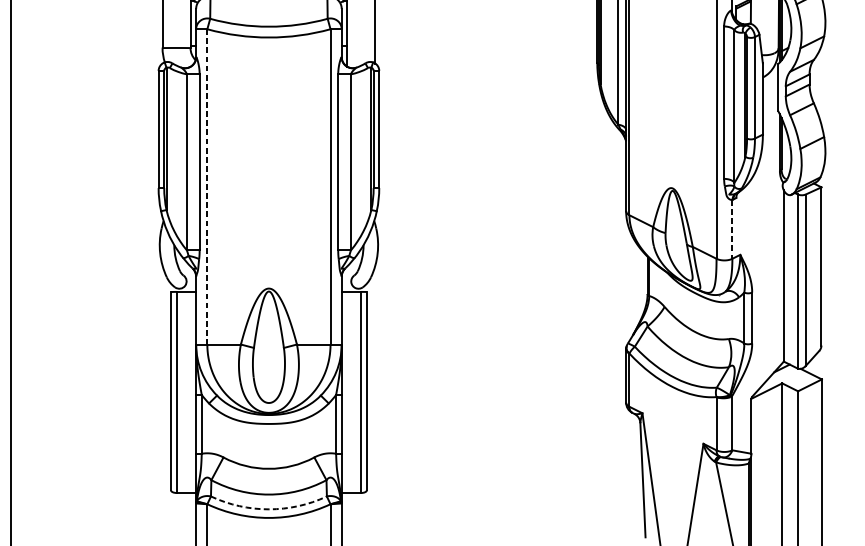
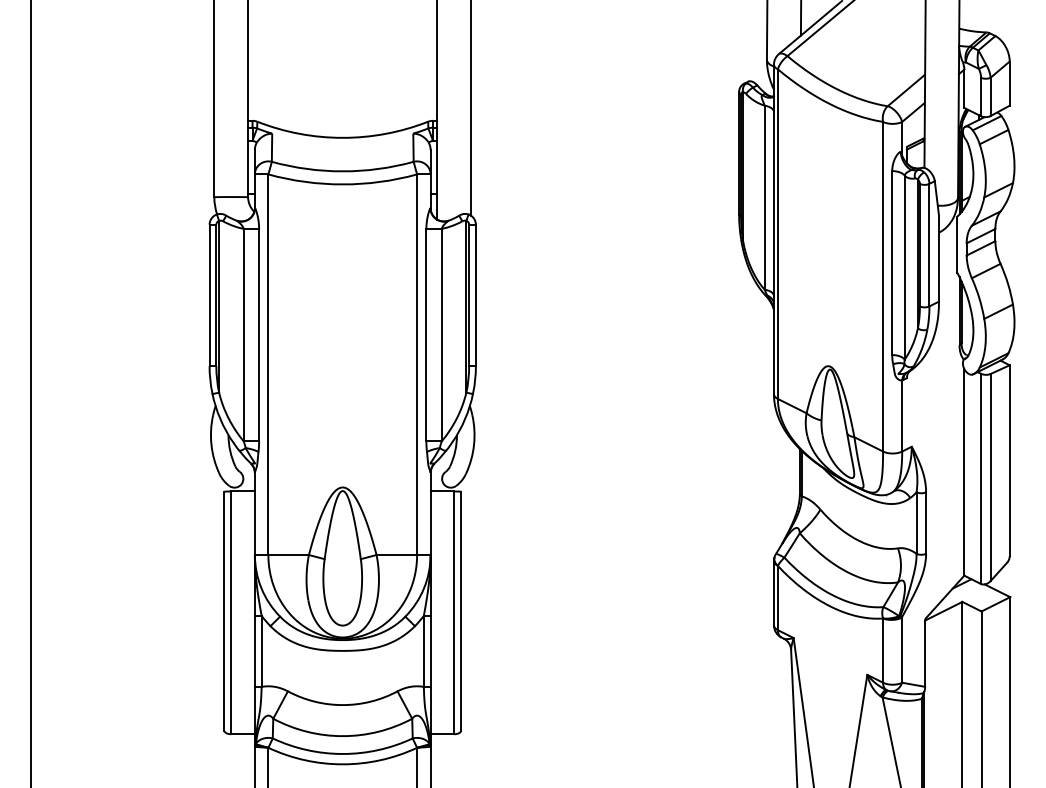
line: (207, 187) -> (268, 365), dashed -> solid
line: (732, 229) -> (902, 416), dashed -> solid
arc: (268, 508) -> (342, 753), dashed -> solid

